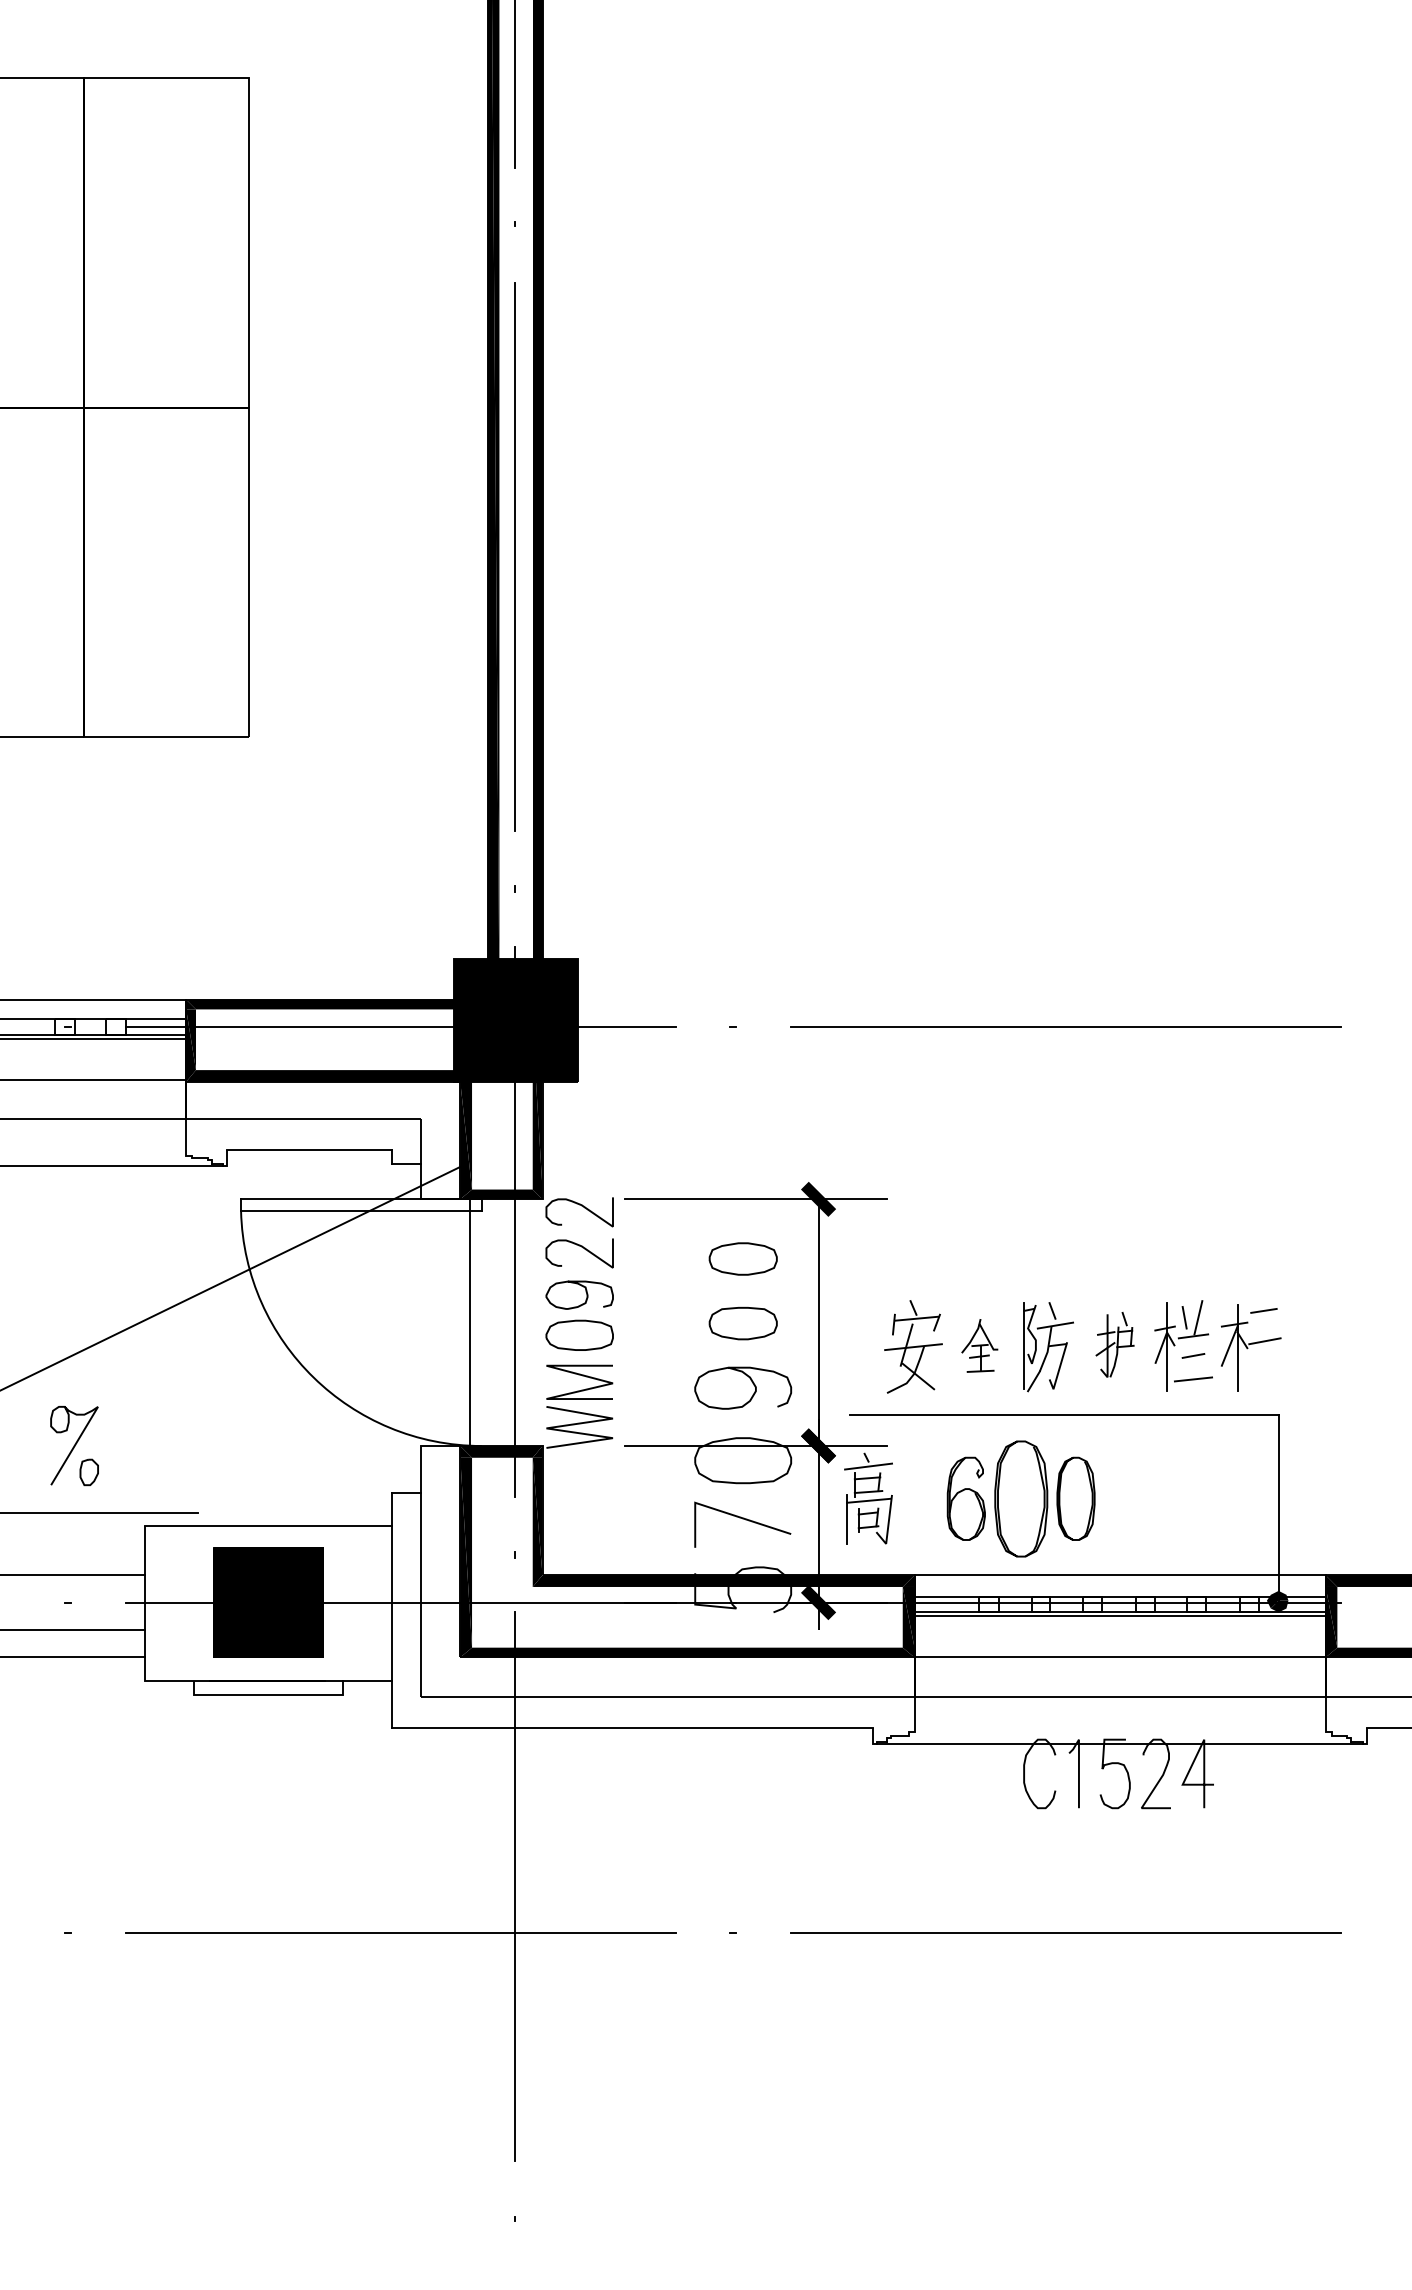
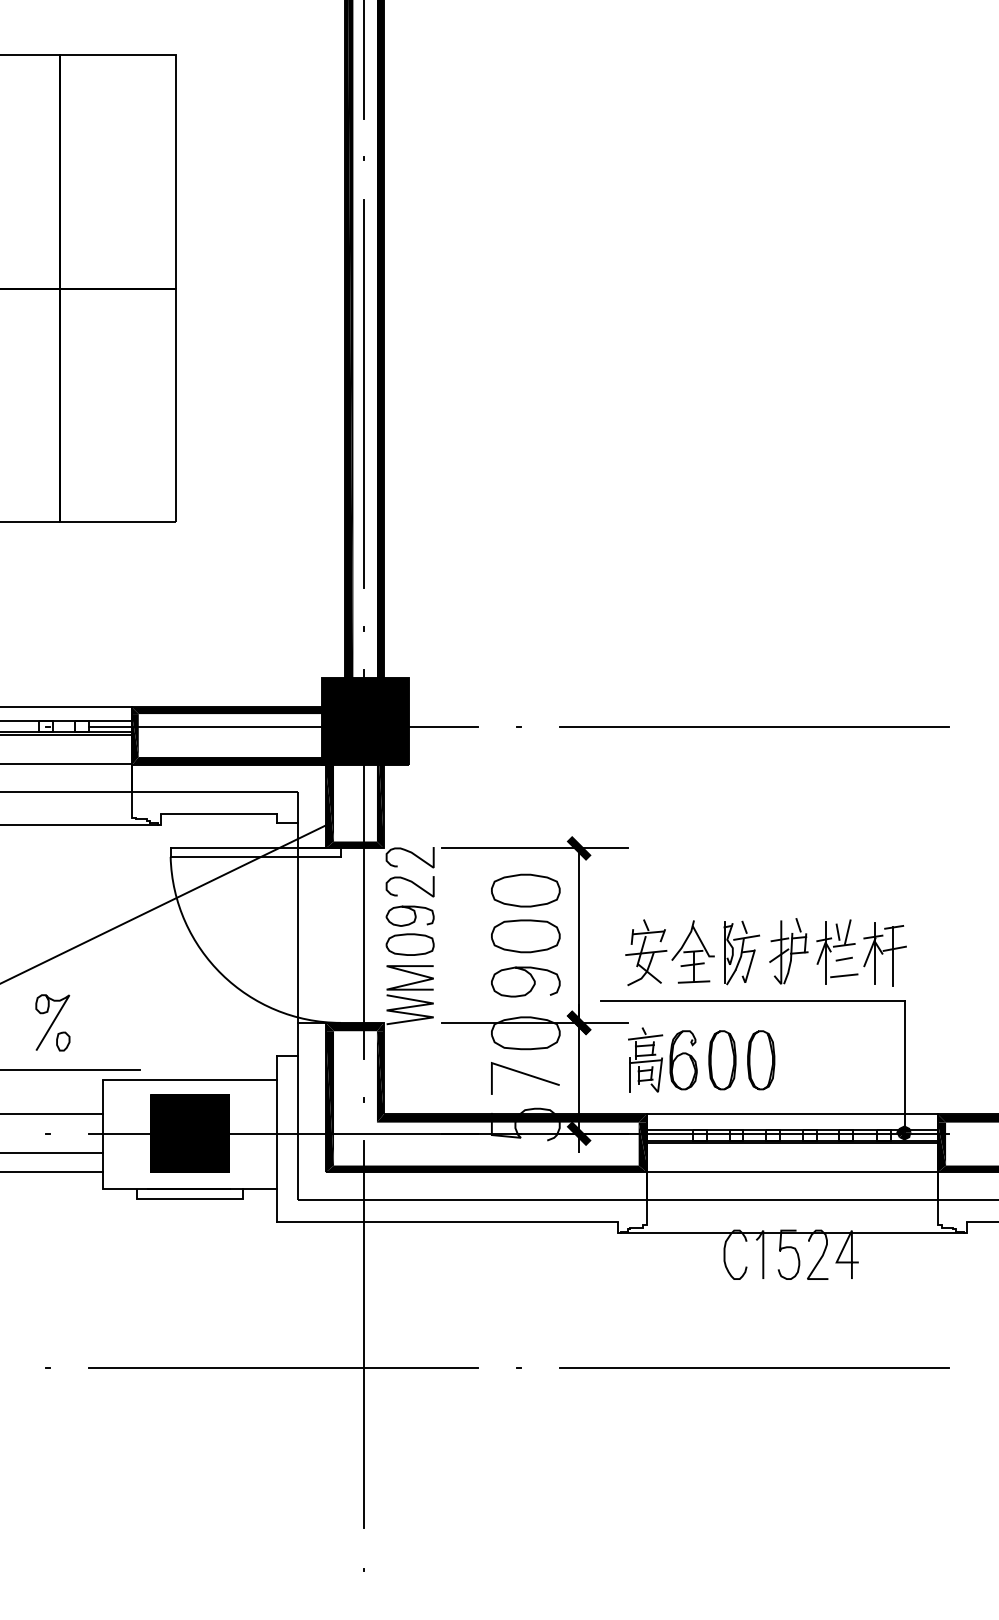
part: (743, 1258) -> (526, 890), size x1.43
line: (470, 1322) -> (298, 935), moved
part: (743, 1323) -> (526, 936), size x1.43
part: (1114, 1344) -> (788, 951), size x1.43
part: (979, 1345) -> (692, 951), size x1.67
line: (1263, 1351) -> (893, 956), added
part: (868, 1498) -> (645, 1060), moved
part: (1020, 1498) -> (721, 1060), size x0.71

